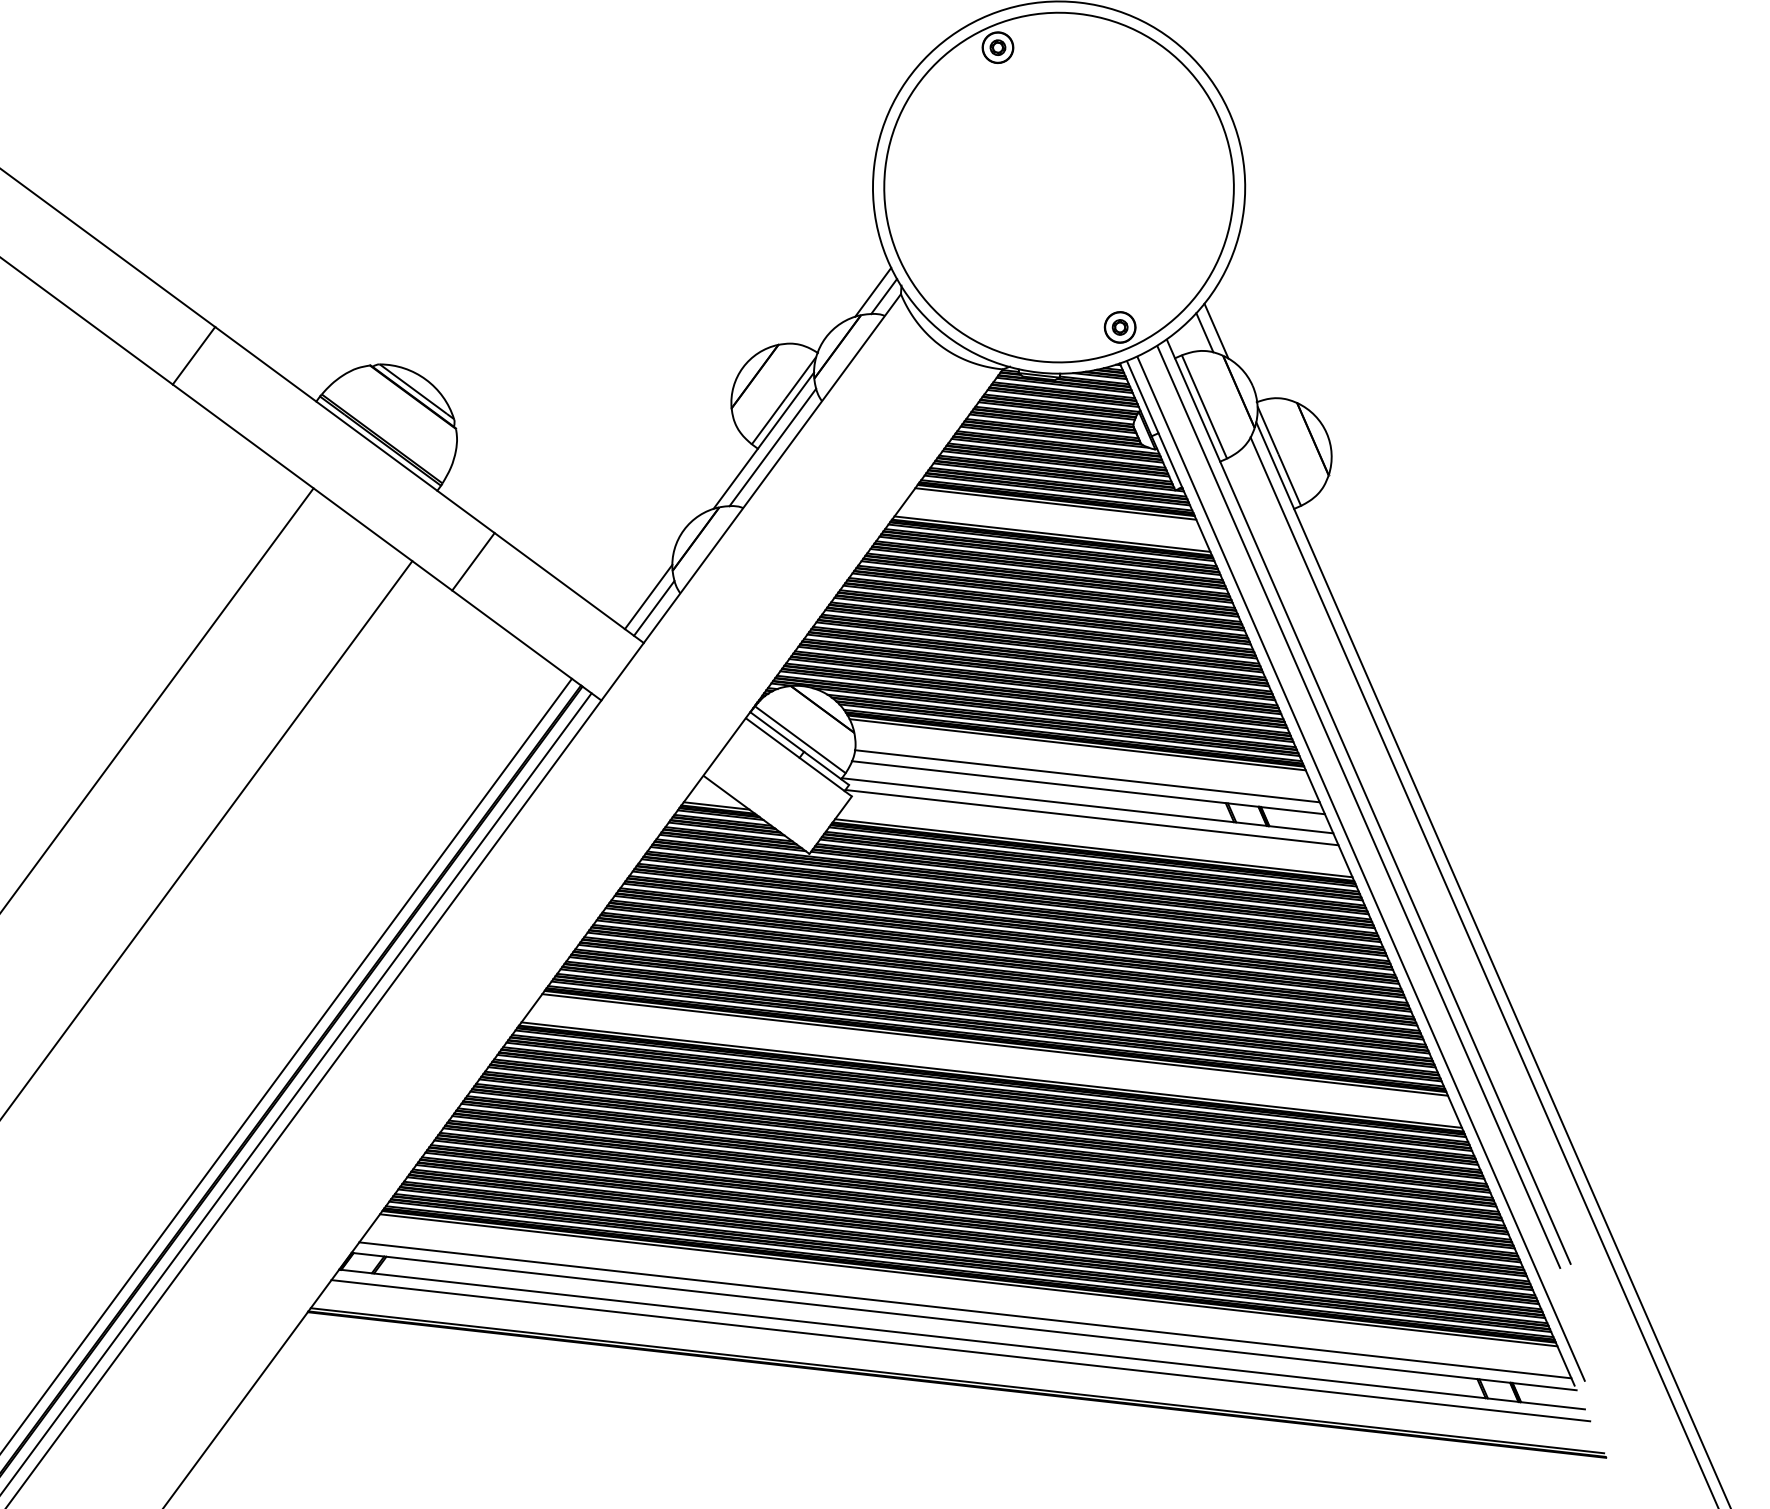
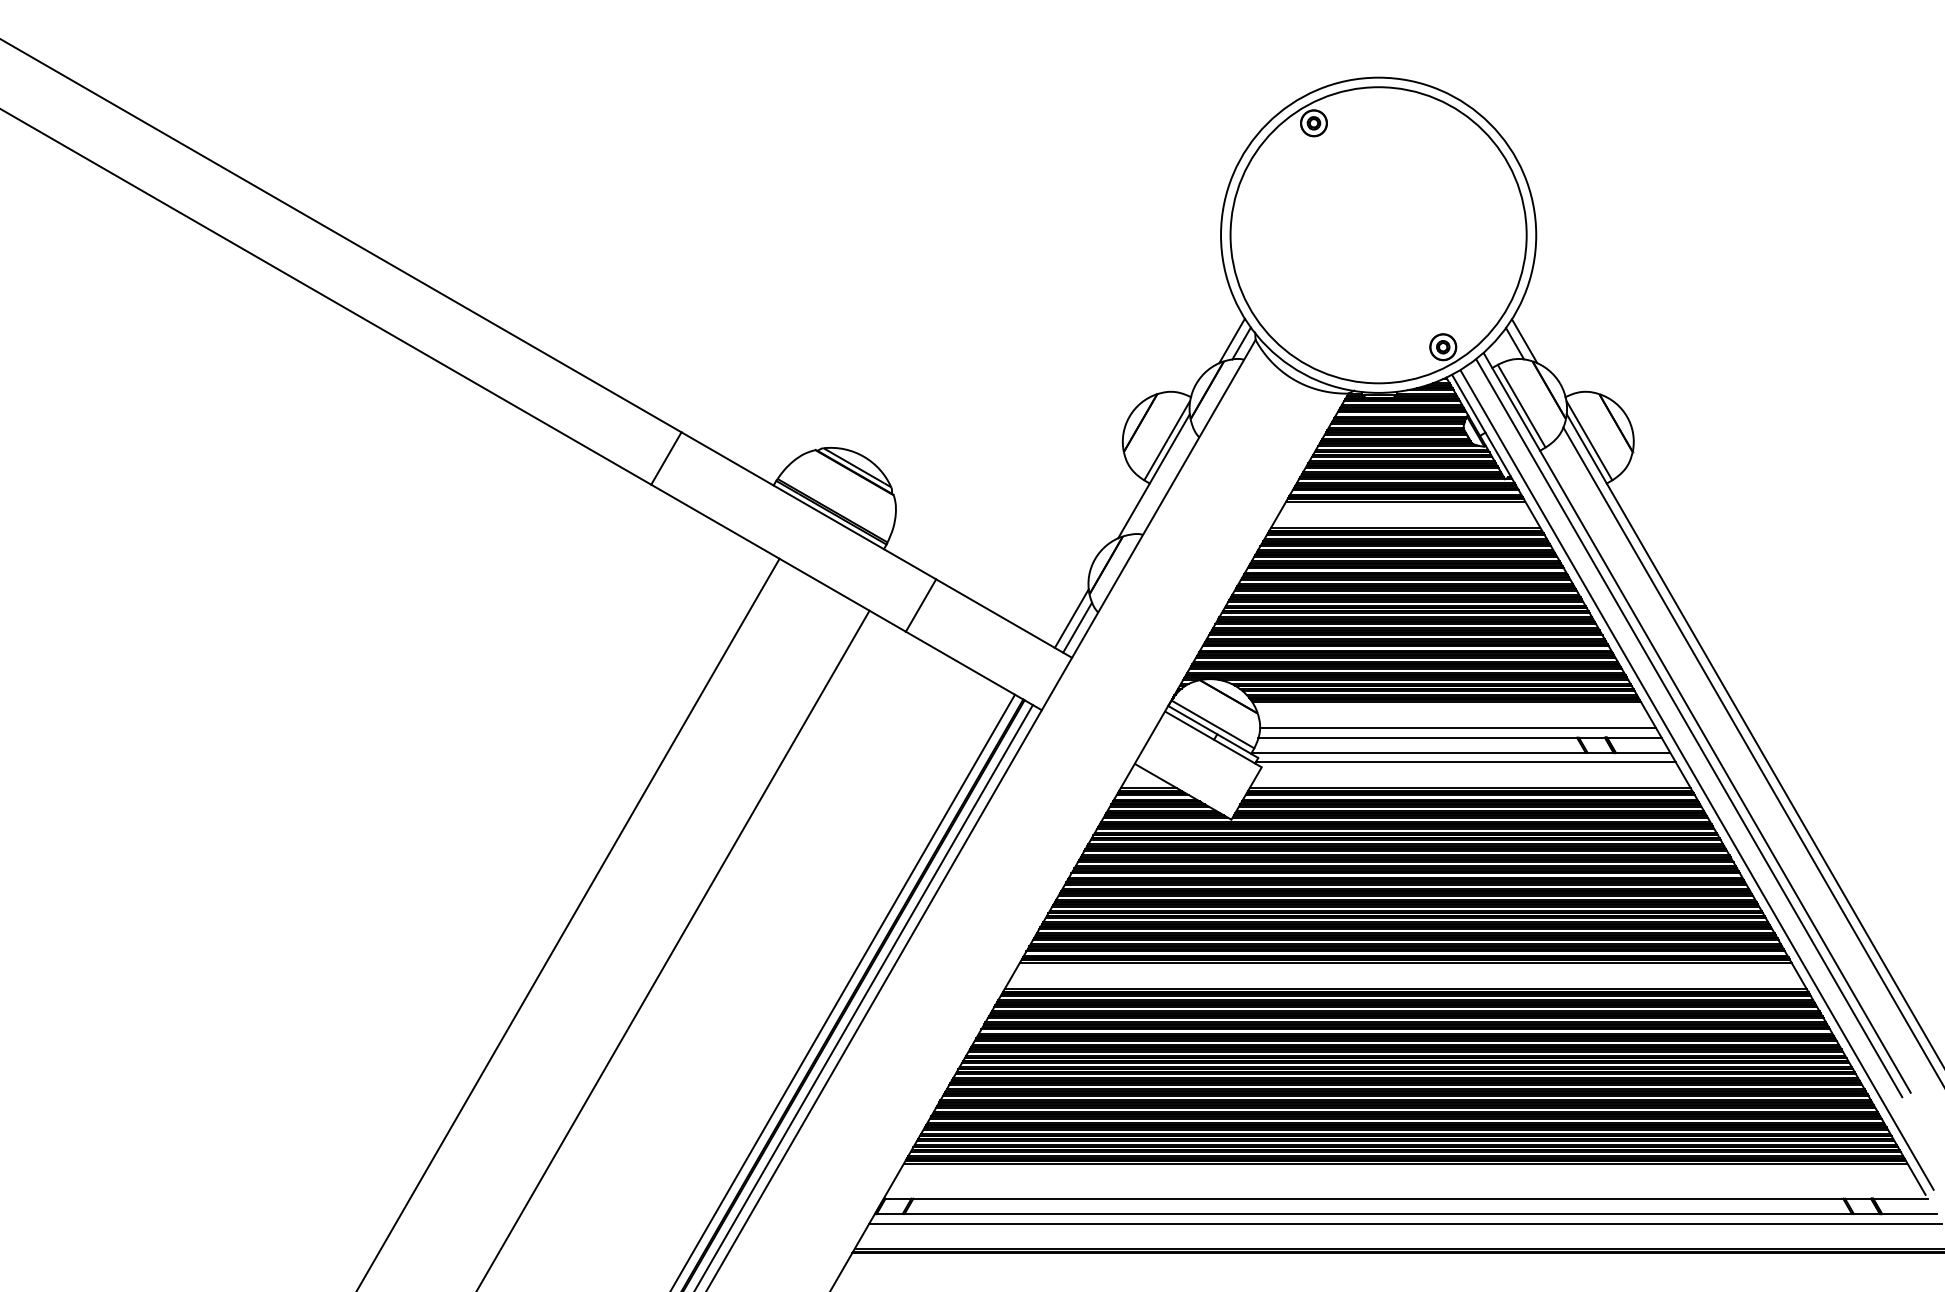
line: (773, 446) -> (1162, 480), removed
line: (965, 1310) -> (1405, 1189), removed

